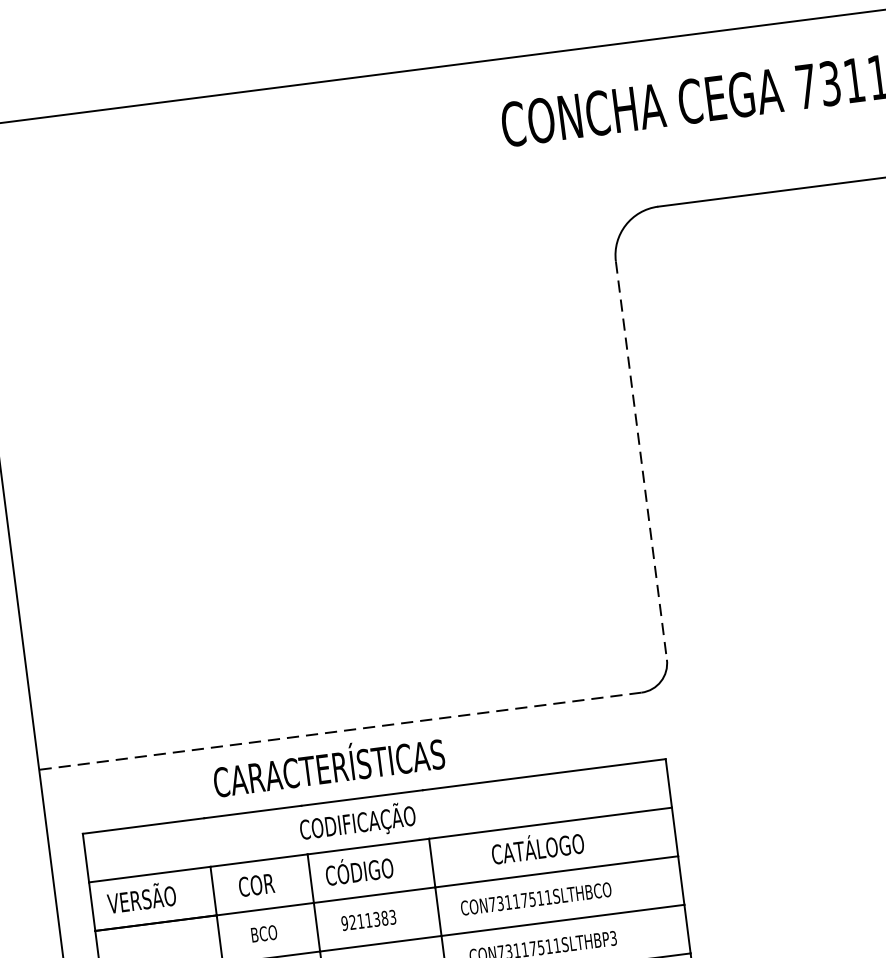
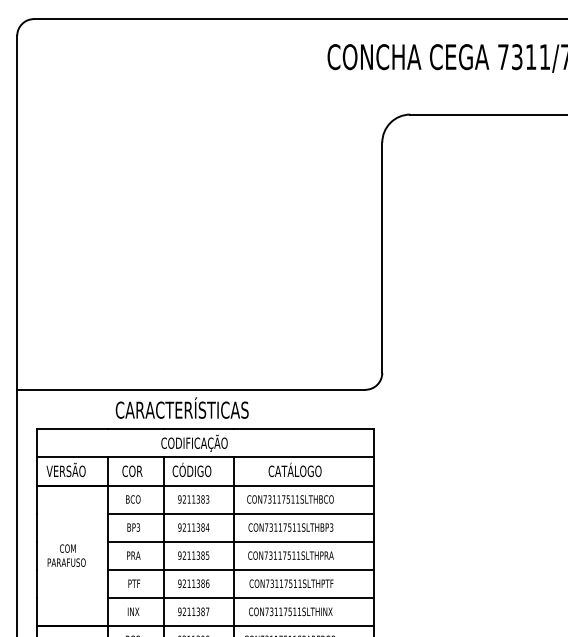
line: (641, 461) -> (382, 258), dashed -> solid
line: (338, 730) -> (190, 389), dashed -> solid

